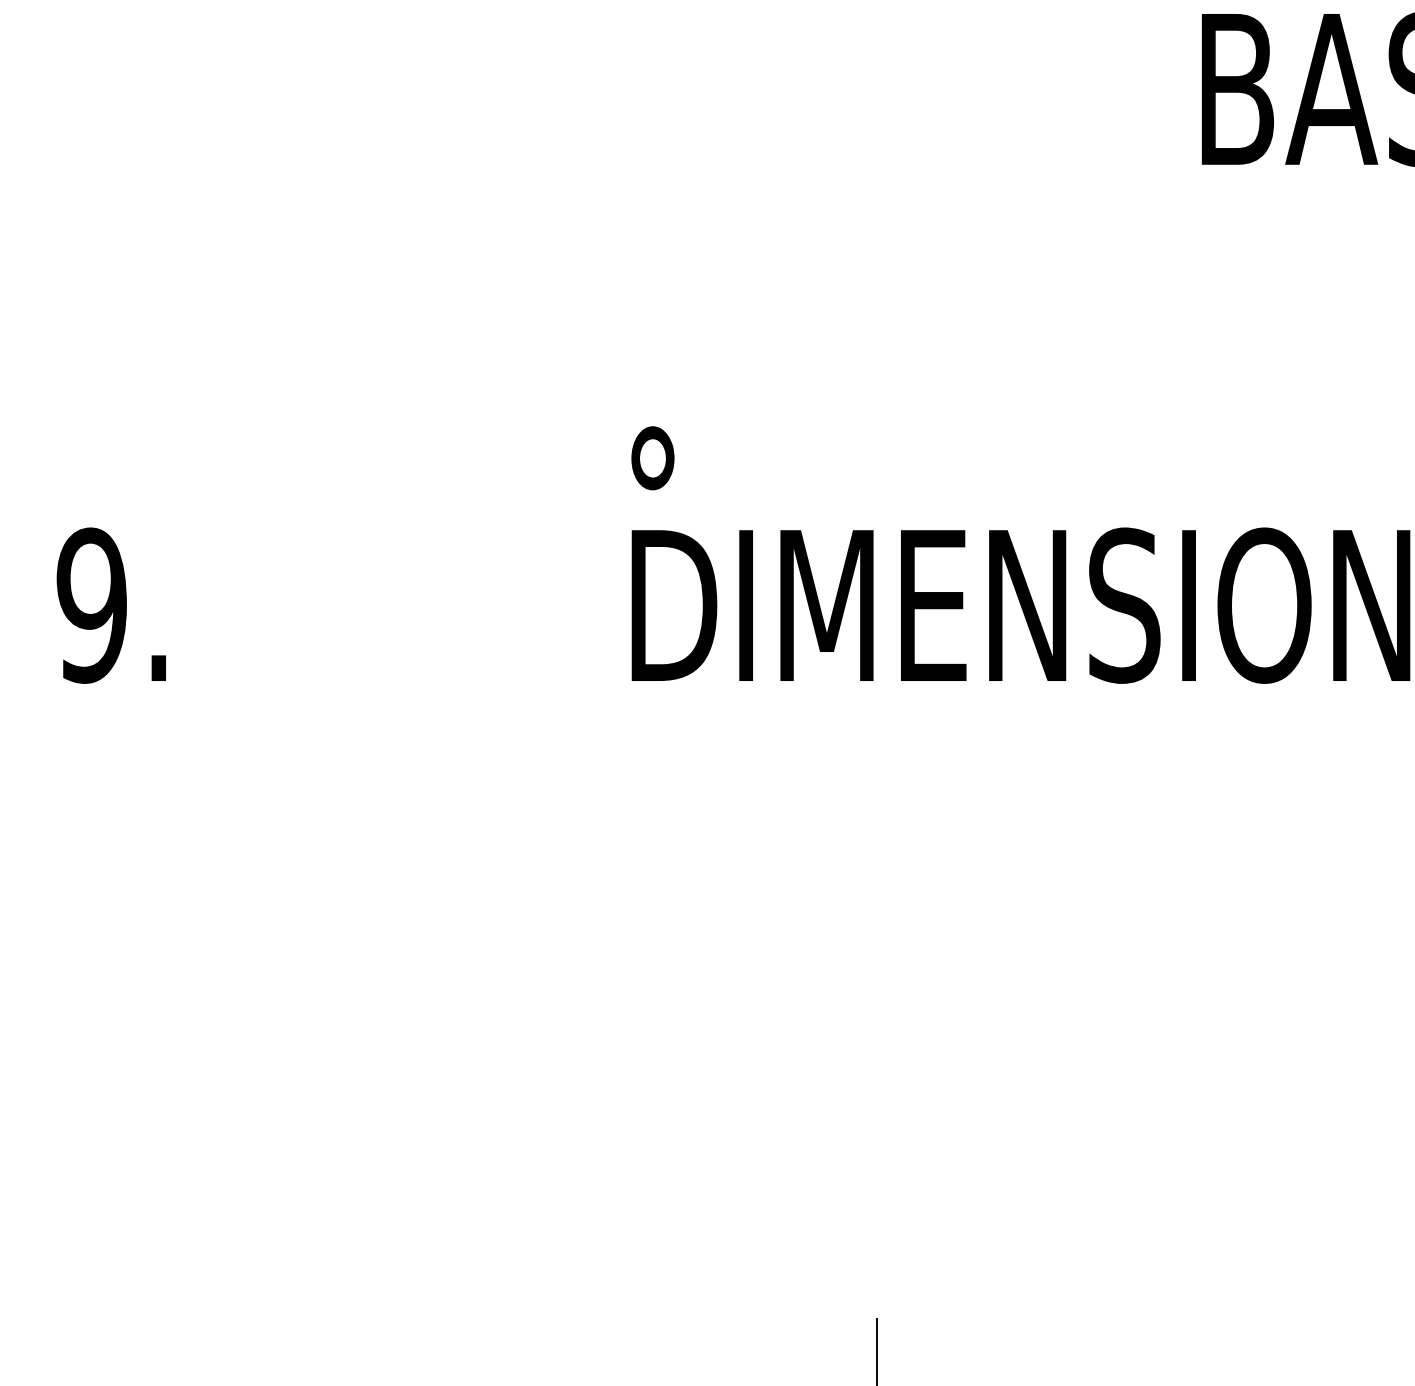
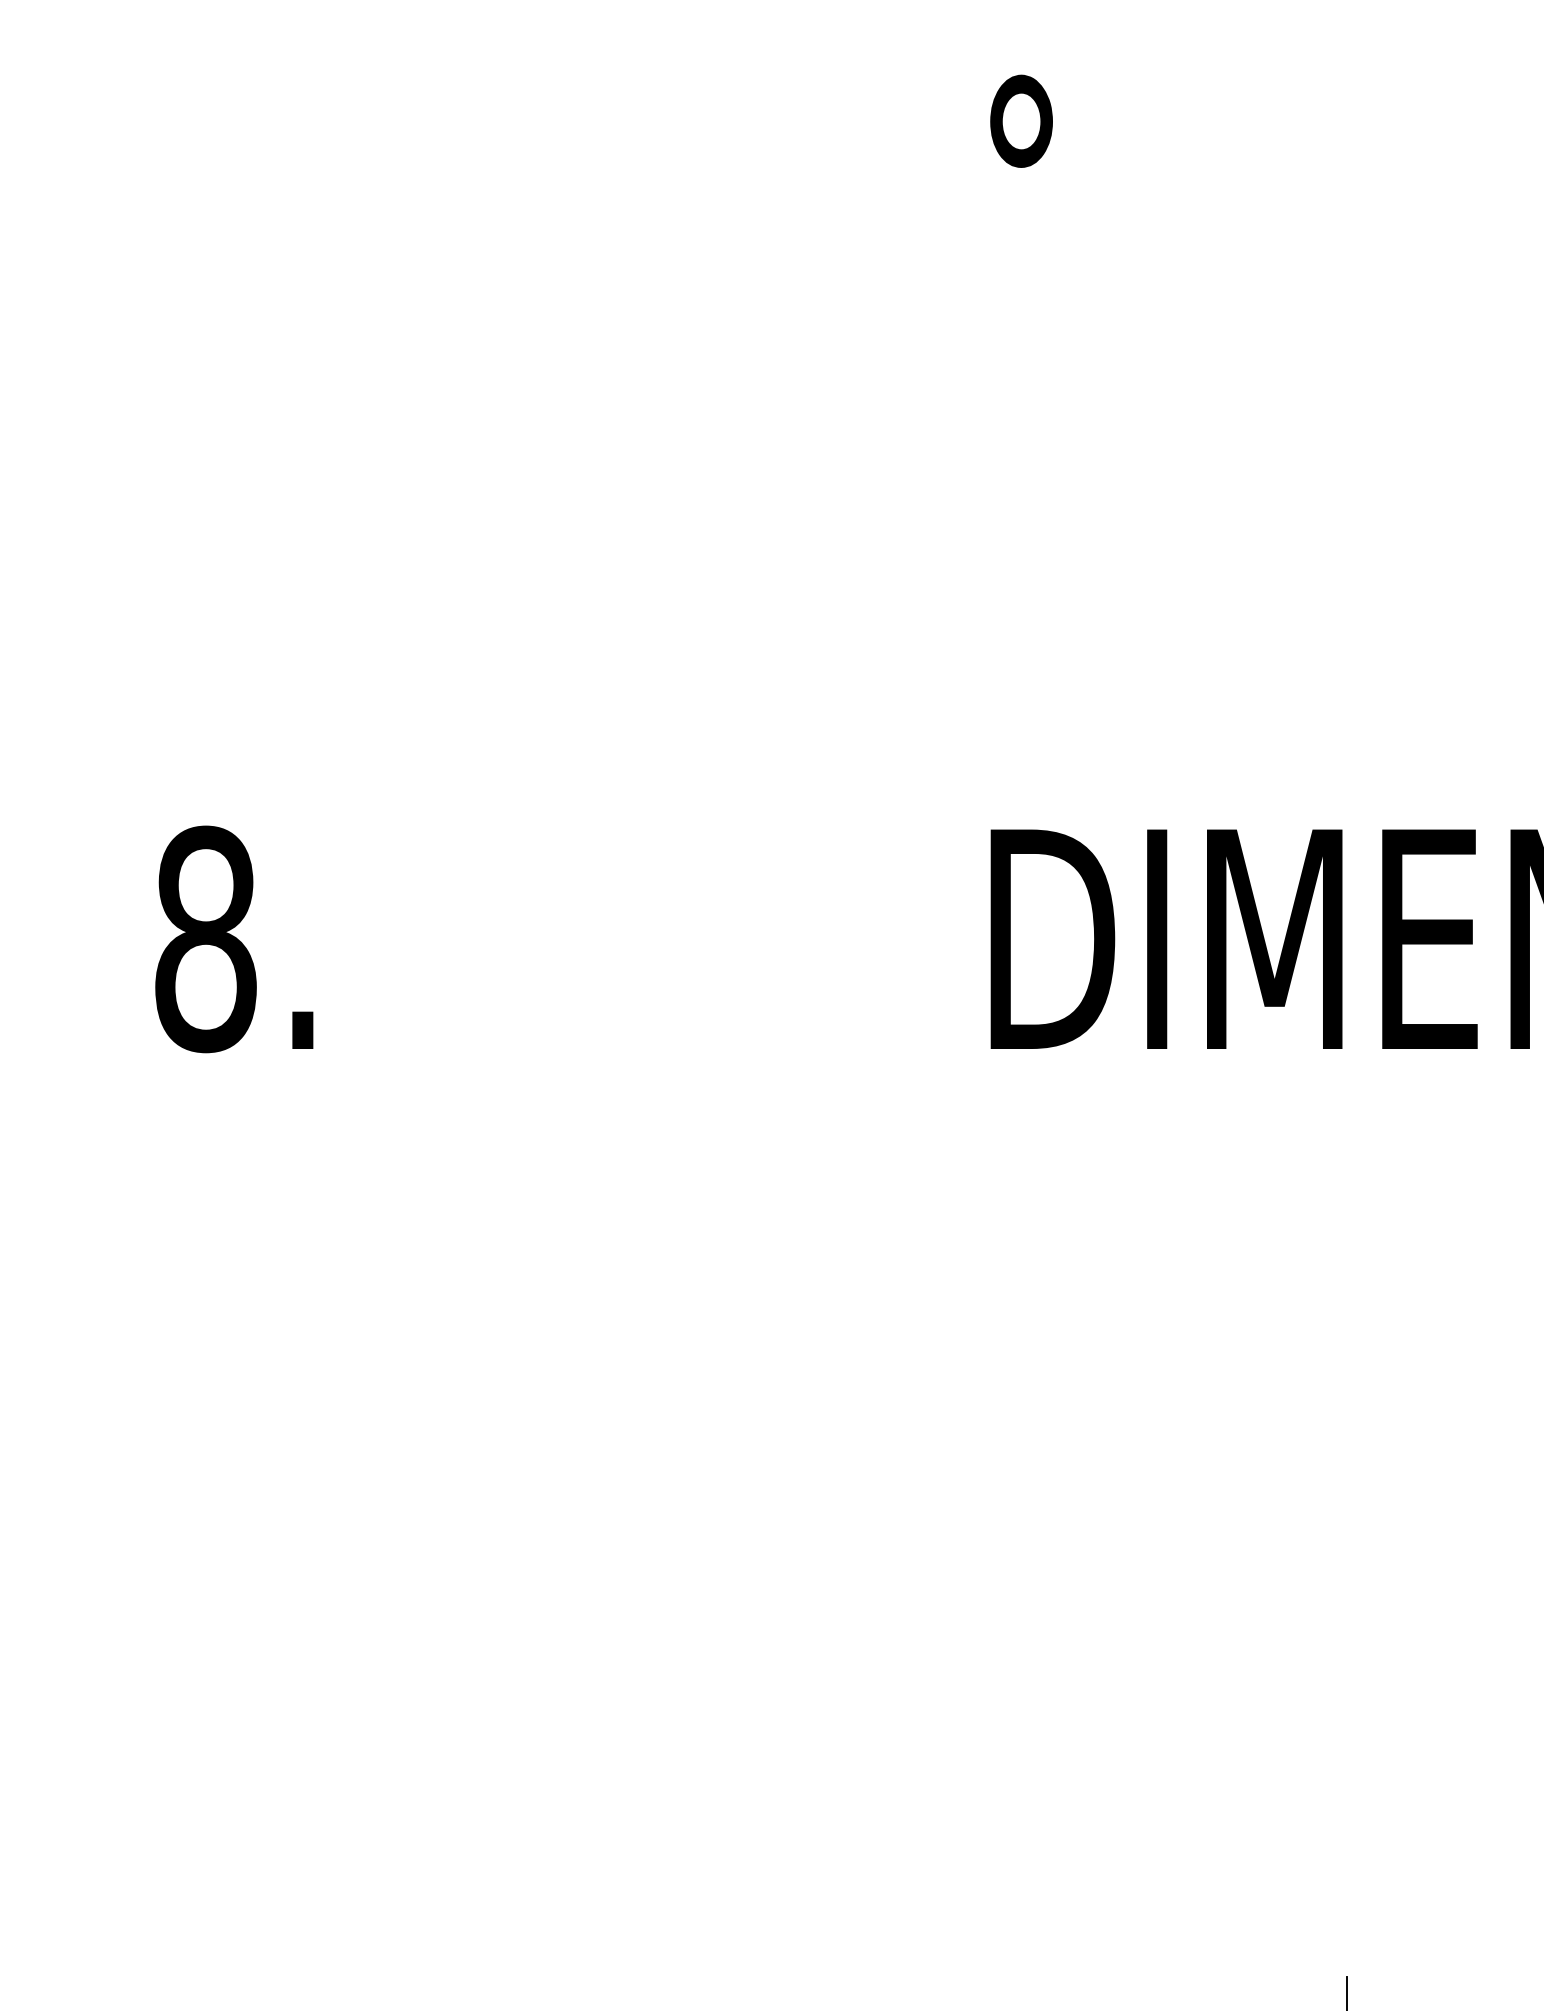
text: (652, 458) -> (1020, 121), moved
text: (91, 605) -> (204, 939), 9. -> 8.

